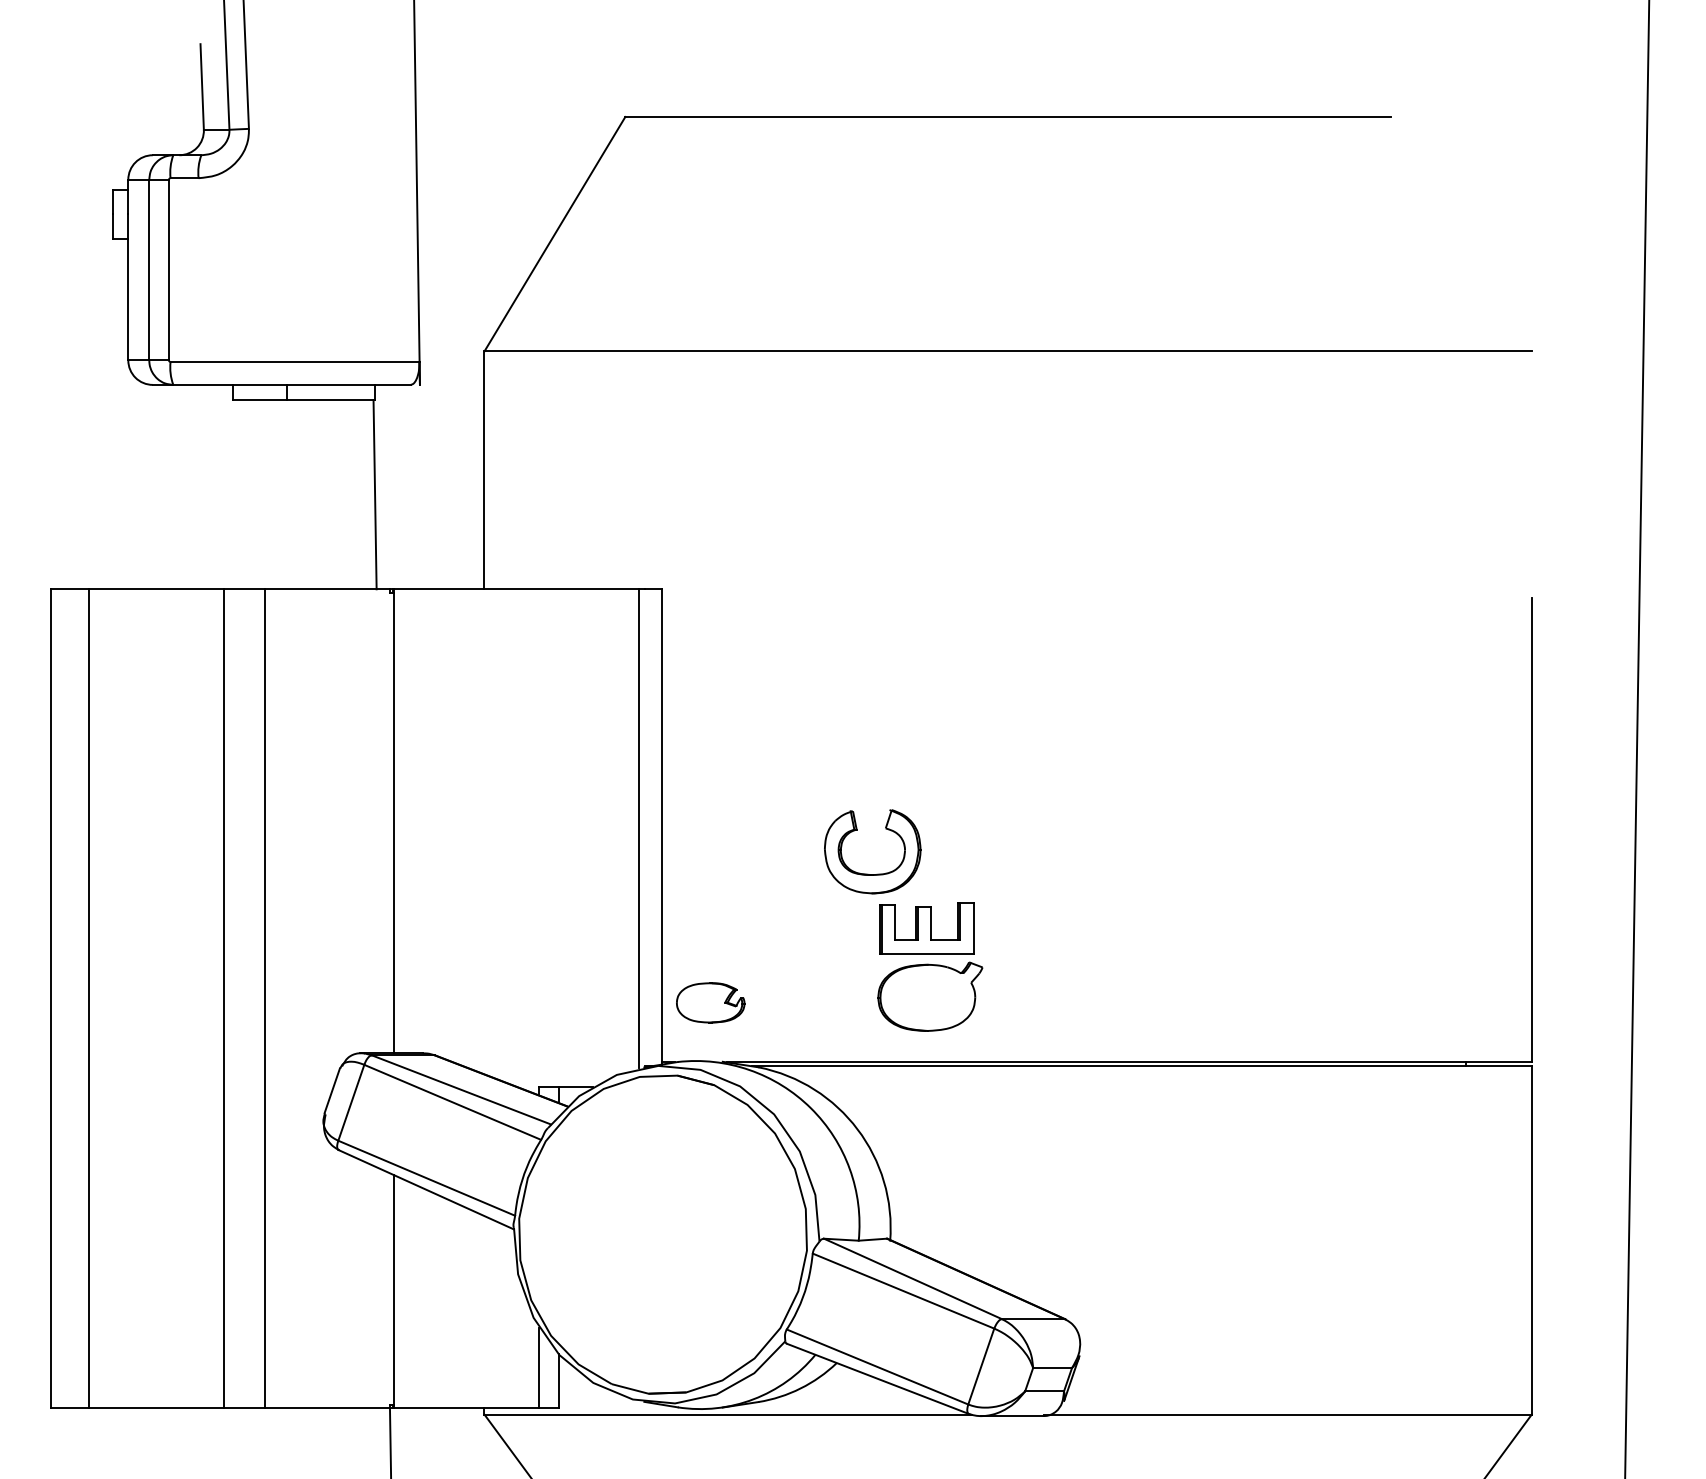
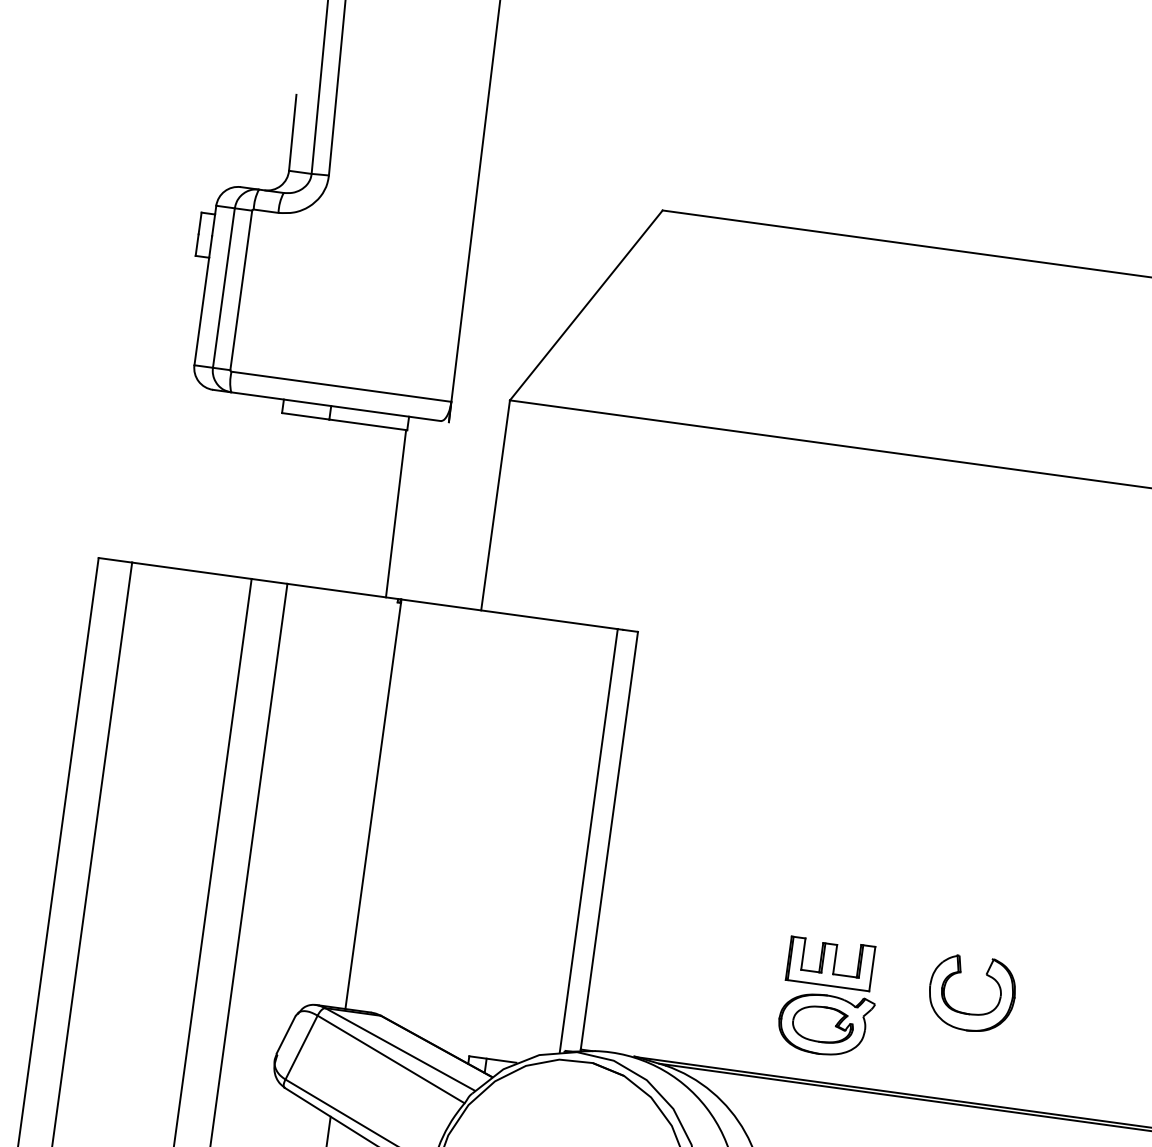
part: (868, 873) -> (965, 1012), moved
part: (710, 1002) -> (822, 1024), moved

